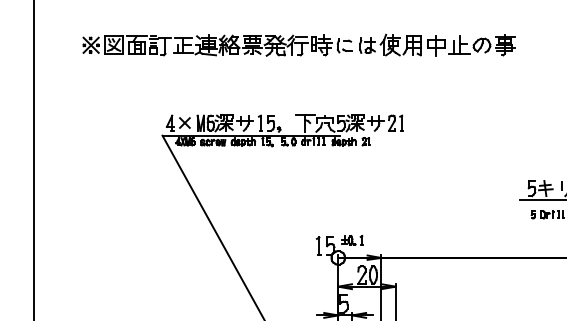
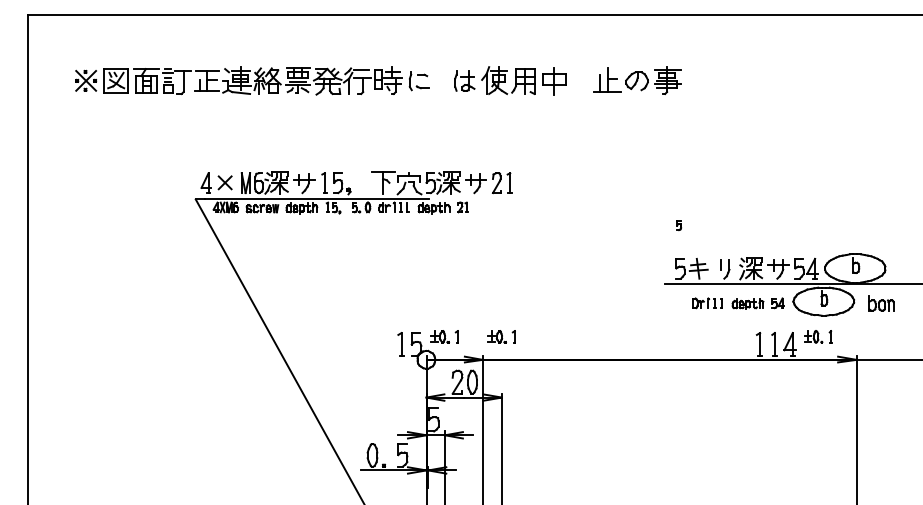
part: (217, 45) -> (252, 80), moved
part: (482, 45) -> (637, 80), moved
part: (532, 214) -> (678, 225), moved
part: (395, 240) -> (501, 336), added

